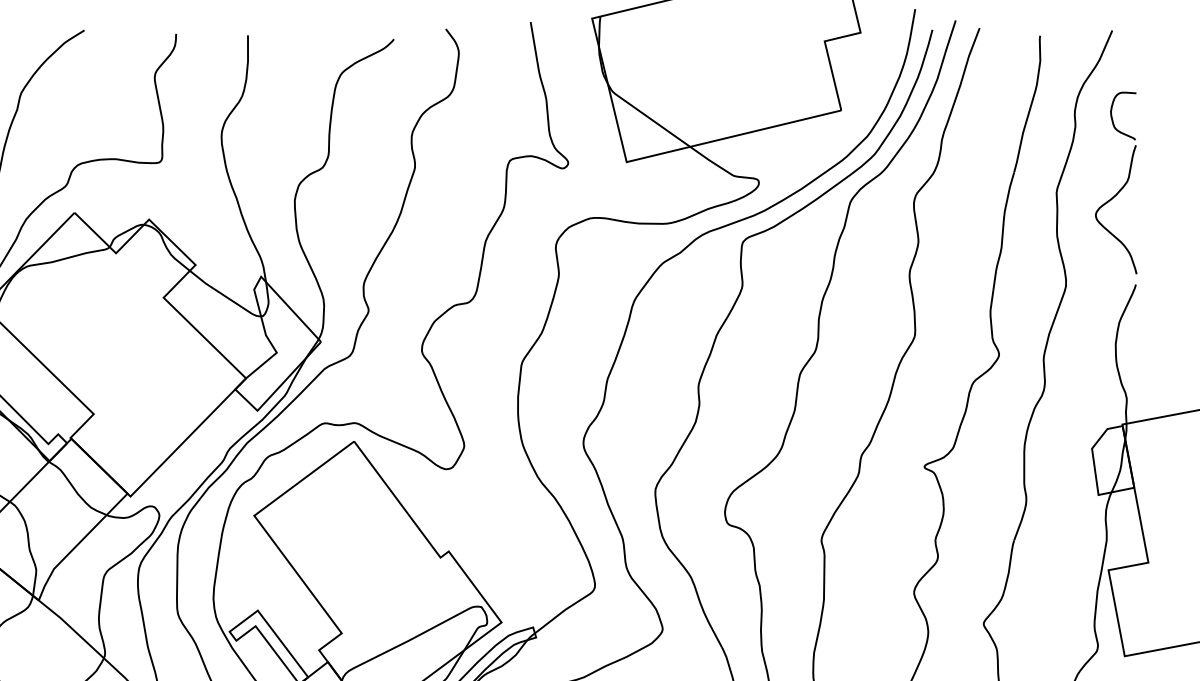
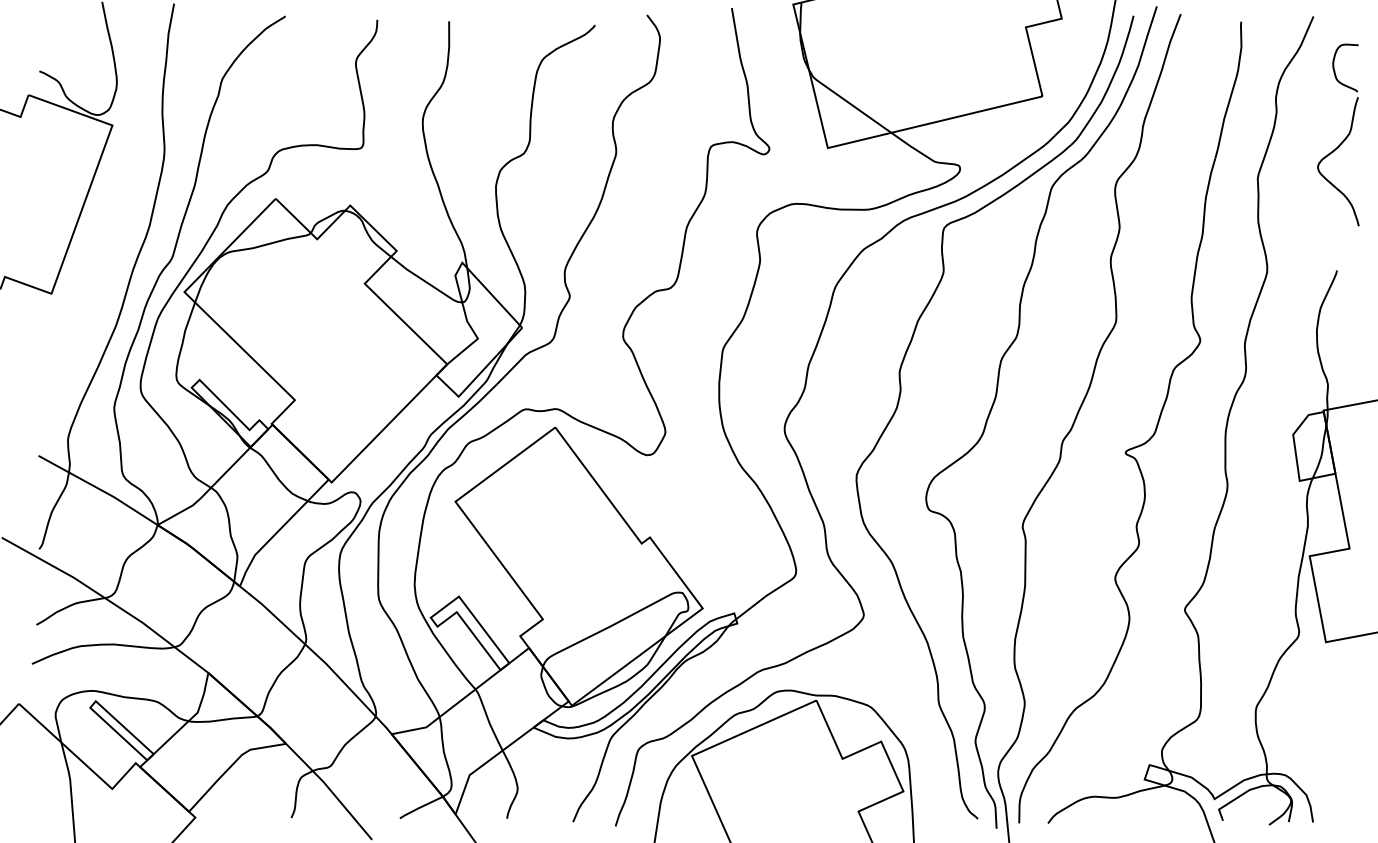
part: (1121, 187) -> (1343, 139), moved

